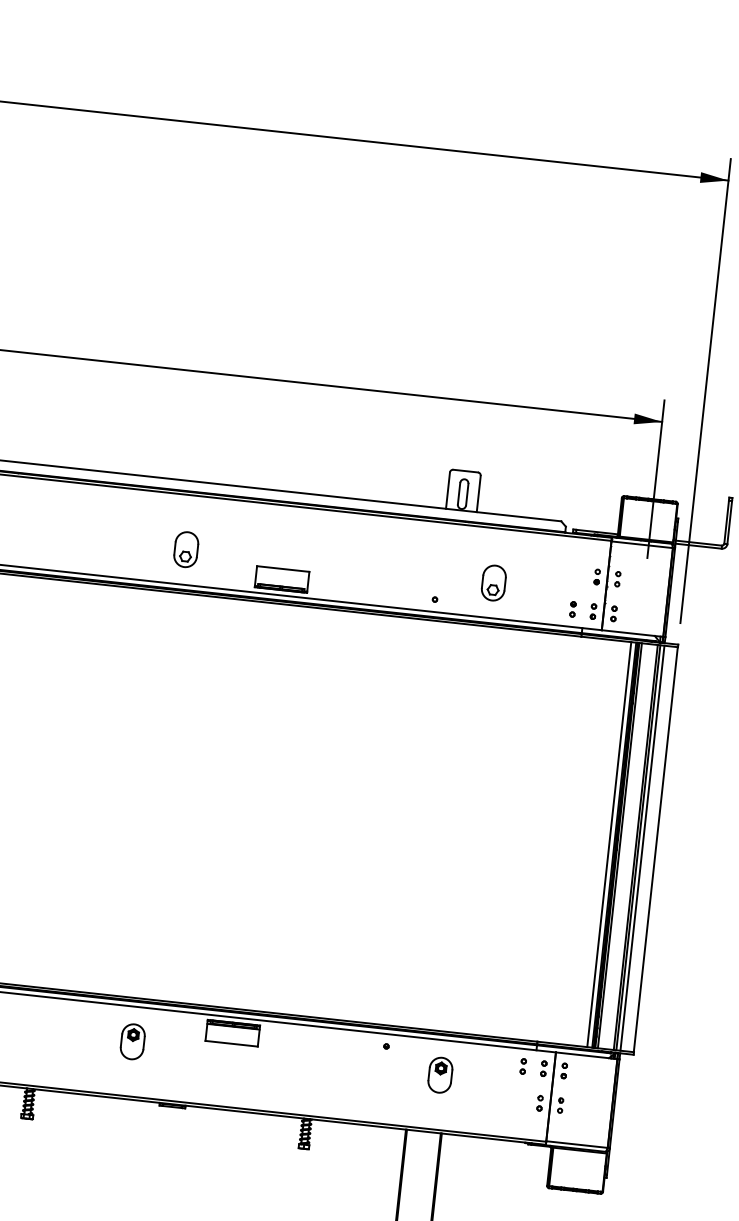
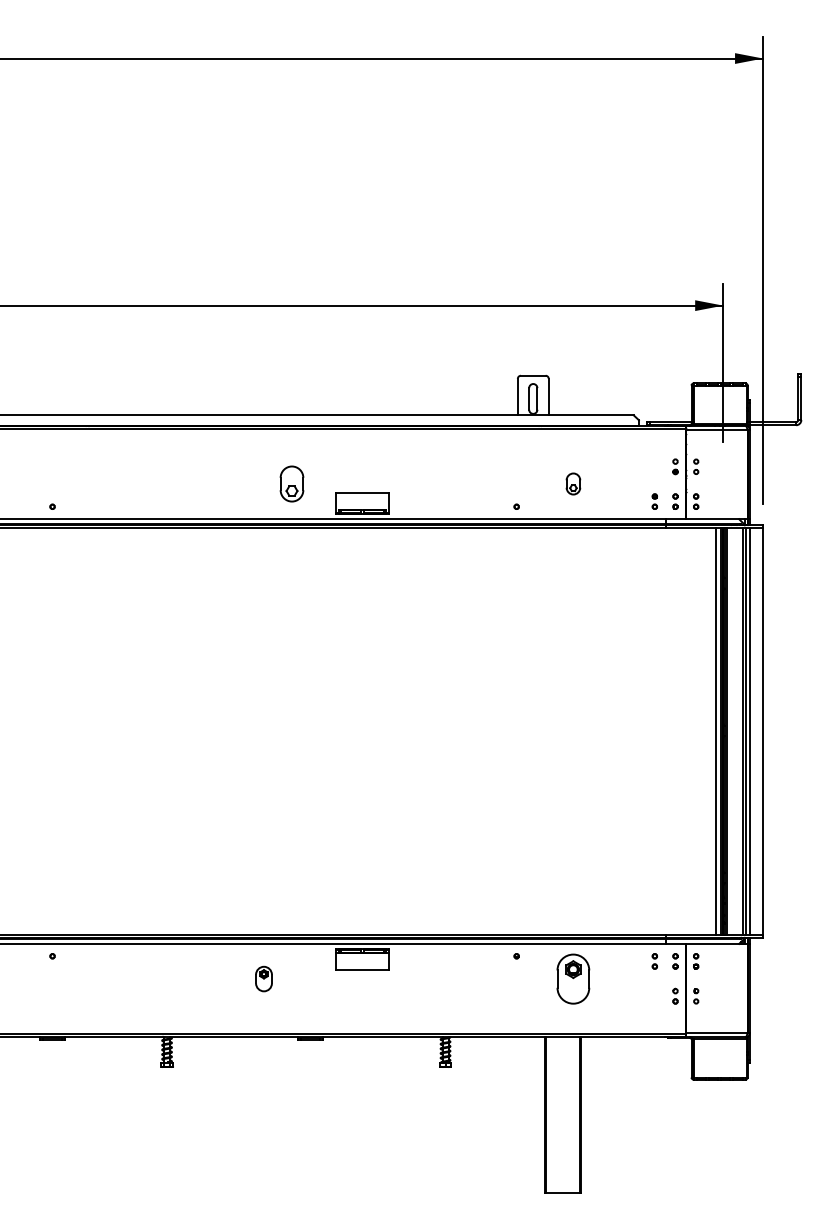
part: (185, 549) -> (291, 483), moved
part: (494, 582) -> (573, 483), size x0.6
part: (132, 1041) -> (263, 978), size x0.7
part: (440, 1074) -> (573, 978), size x1.4

